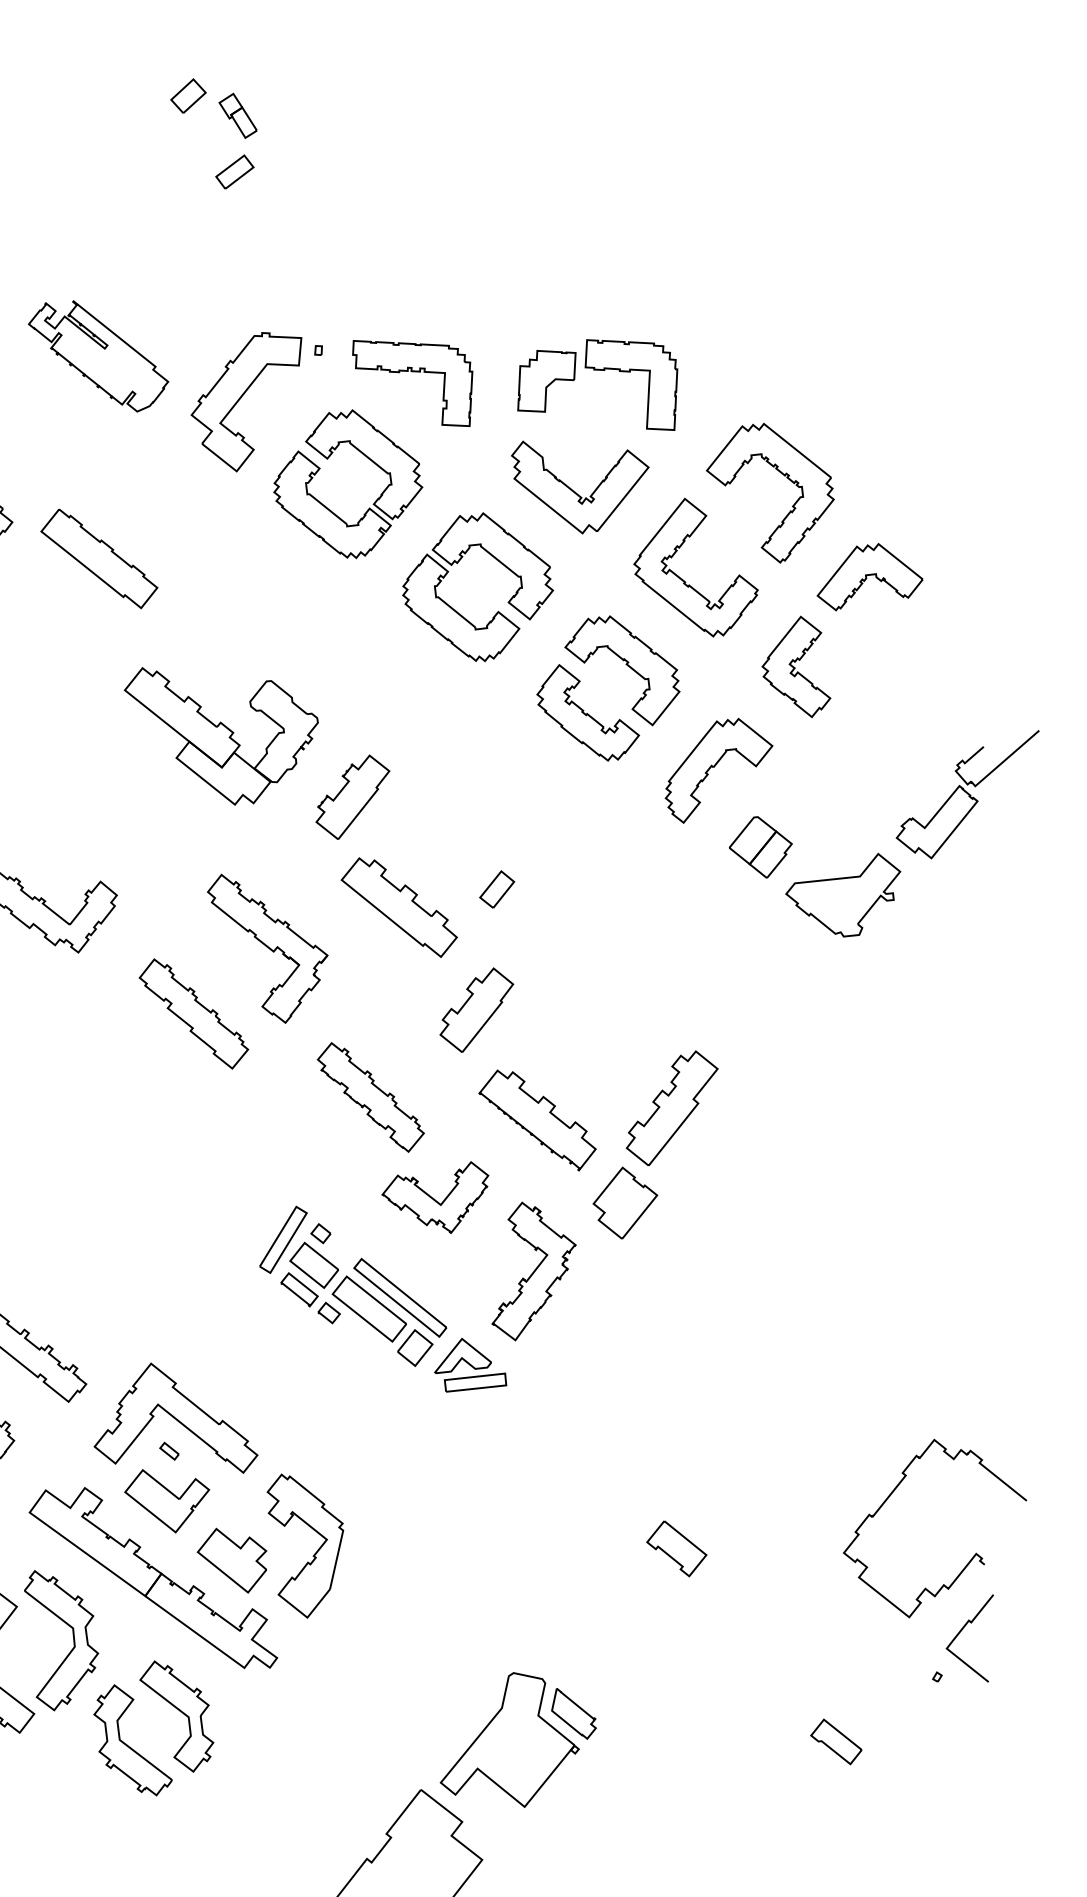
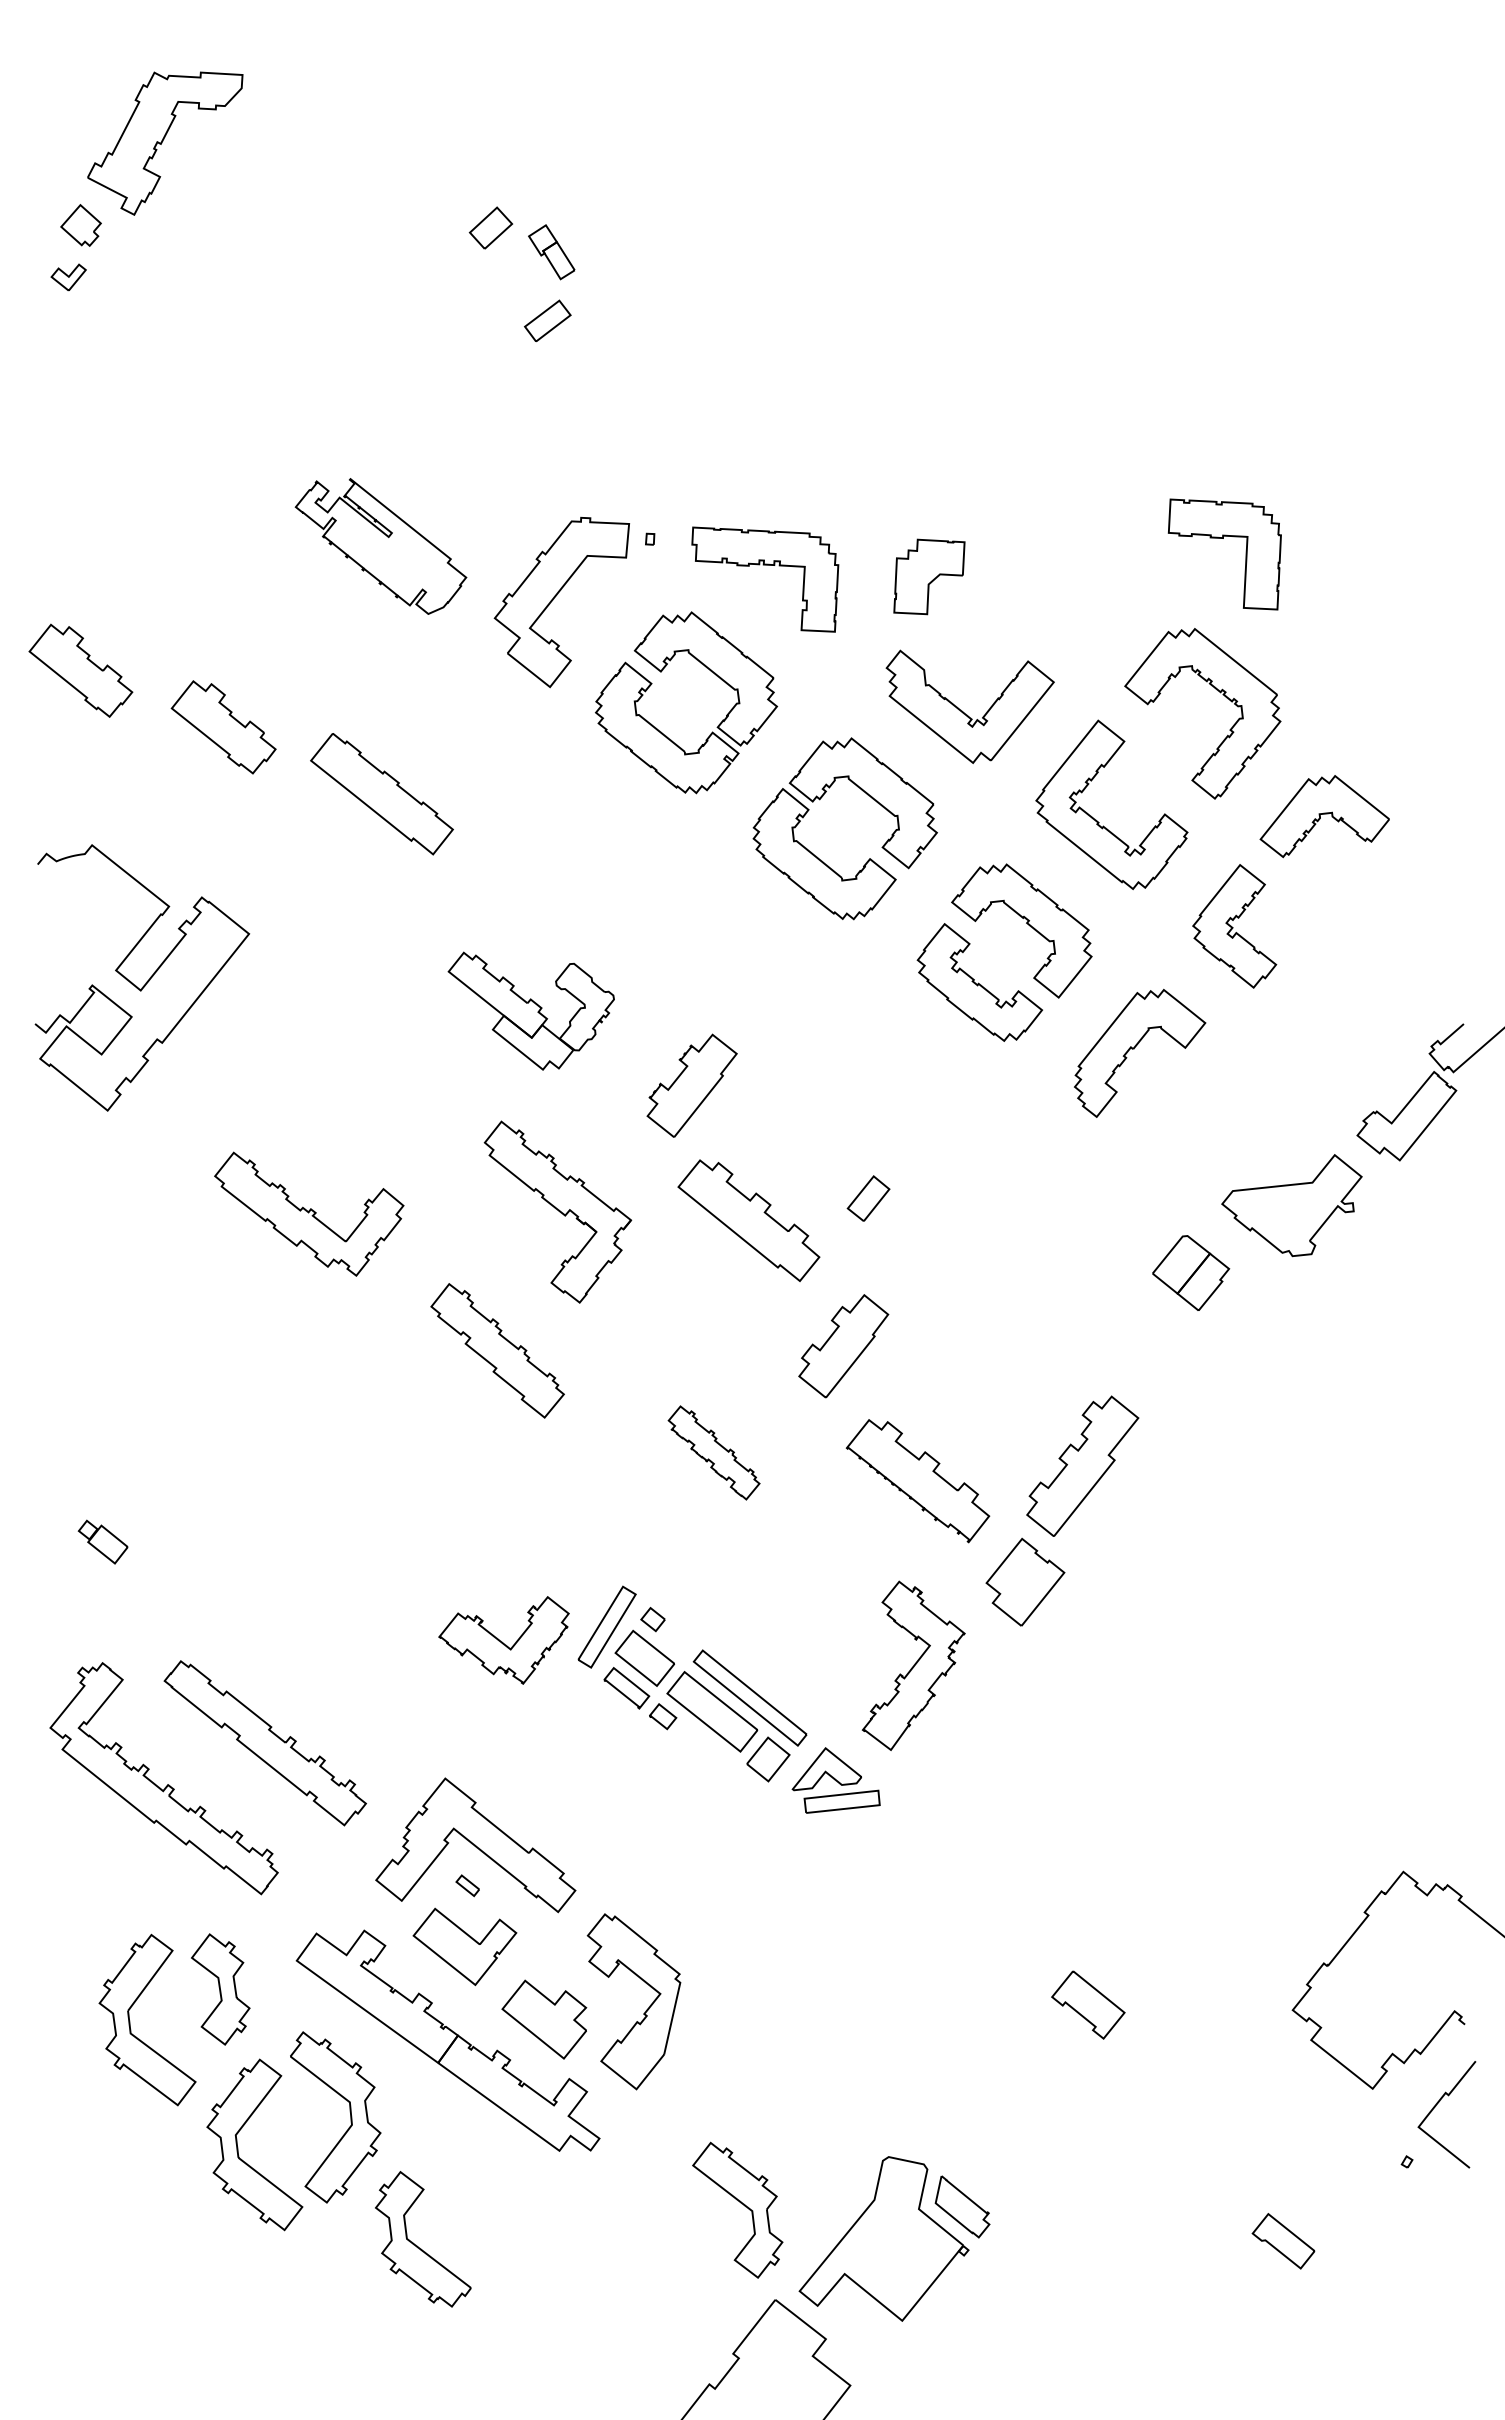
part: (630, 371) -> (1223, 538), moved
part: (221, 735) -> (531, 1010), size x0.7
part: (761, 846) -> (1191, 1272), moved
part: (267, 948) -> (557, 1211), moved
part: (370, 1097) -> (713, 1452), size x0.7
part: (434, 1197) -> (503, 1640), moved
part: (179, 1711) -> (740, 2203), moved

